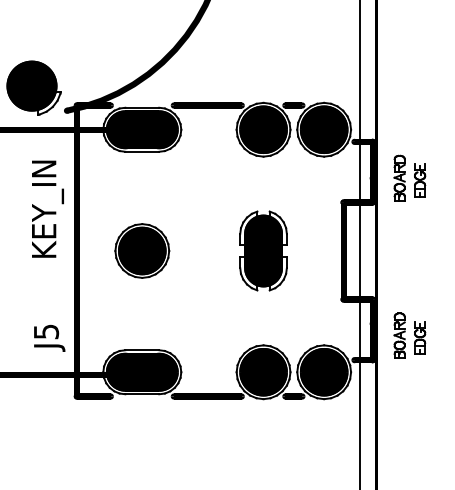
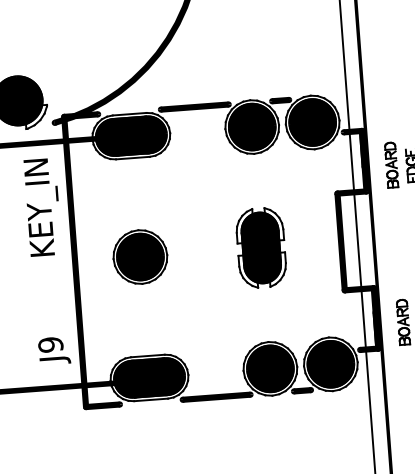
text: (47, 208) -> (42, 206), moved
text: (45, 331) -> (49, 344), J5 -> J9

